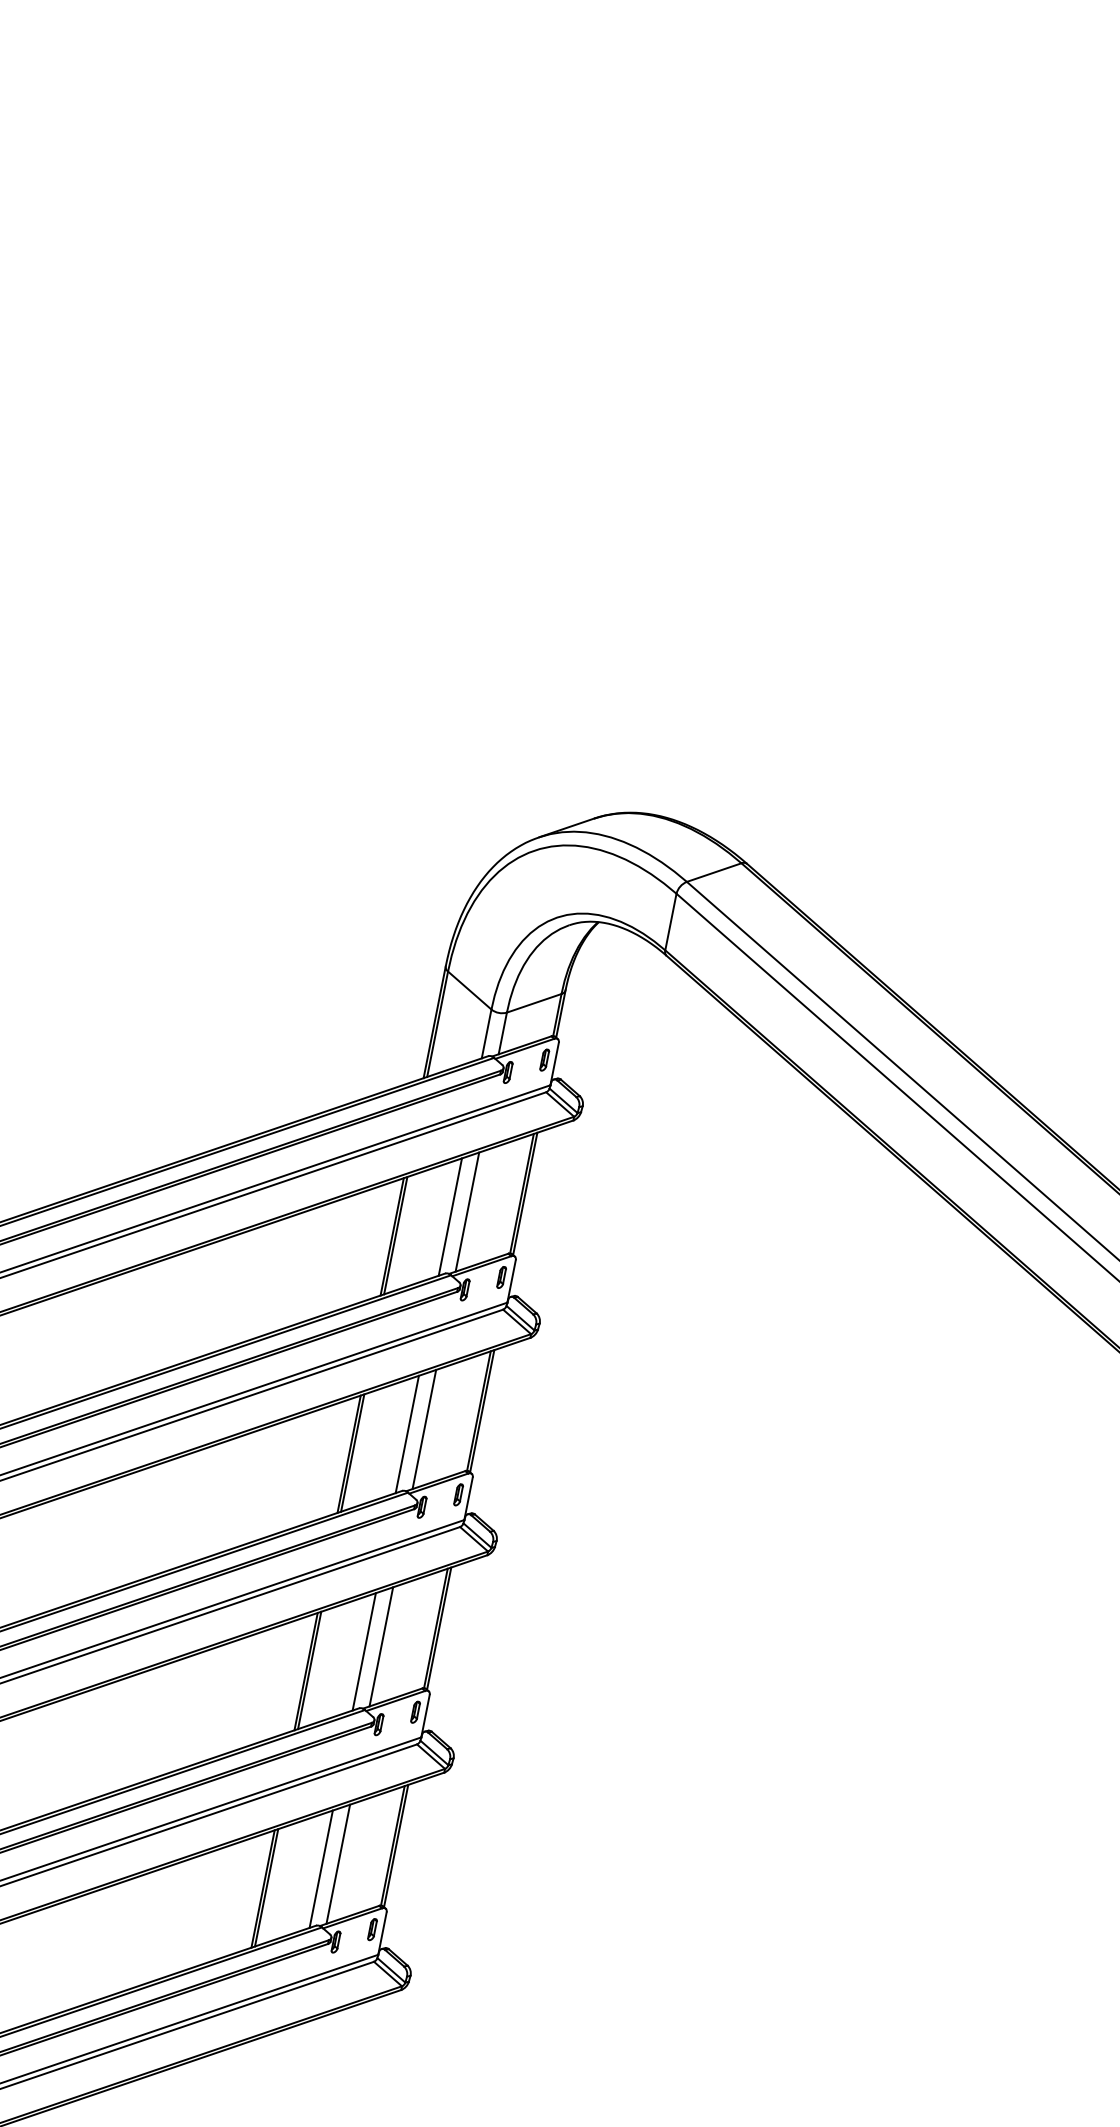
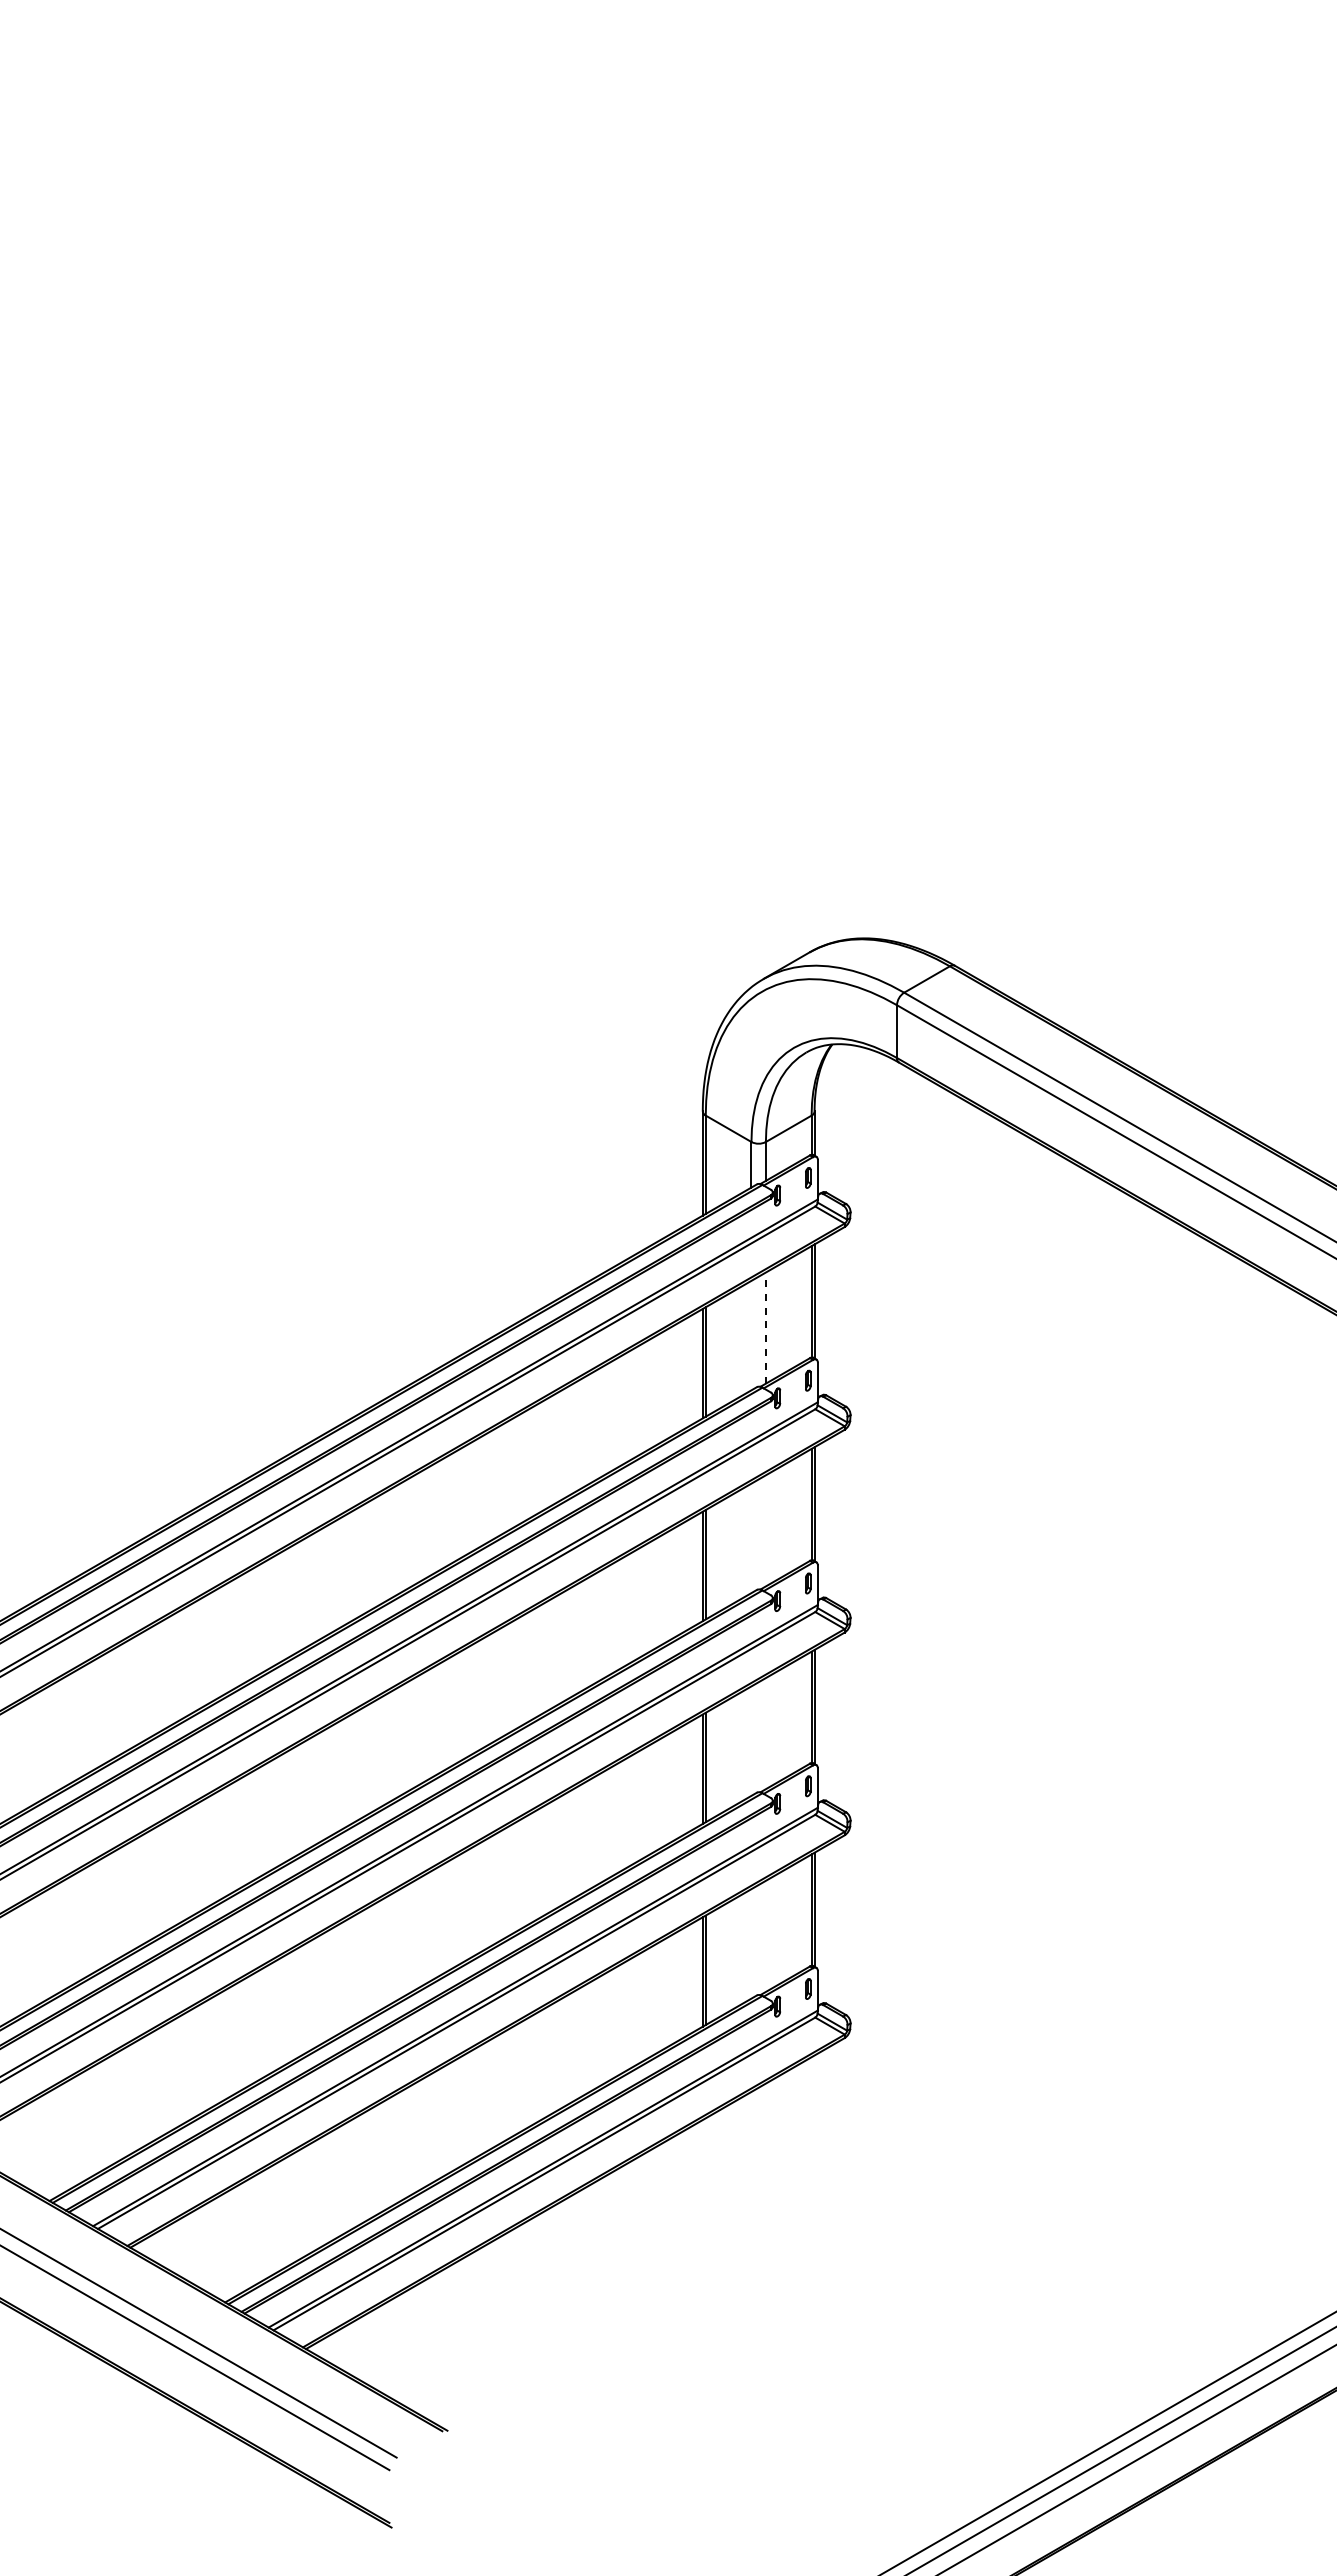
line: (466, 1212) -> (765, 1328), solid -> dashed
line: (450, 1216) -> (751, 1335), removed
line: (424, 1429) -> (765, 1530), removed
line: (407, 1434) -> (751, 1538), removed
line: (380, 1646) -> (765, 1733), removed
line: (364, 1651) -> (751, 1740), removed
line: (338, 1863) -> (765, 1935), removed
line: (321, 1868) -> (751, 1943), removed

